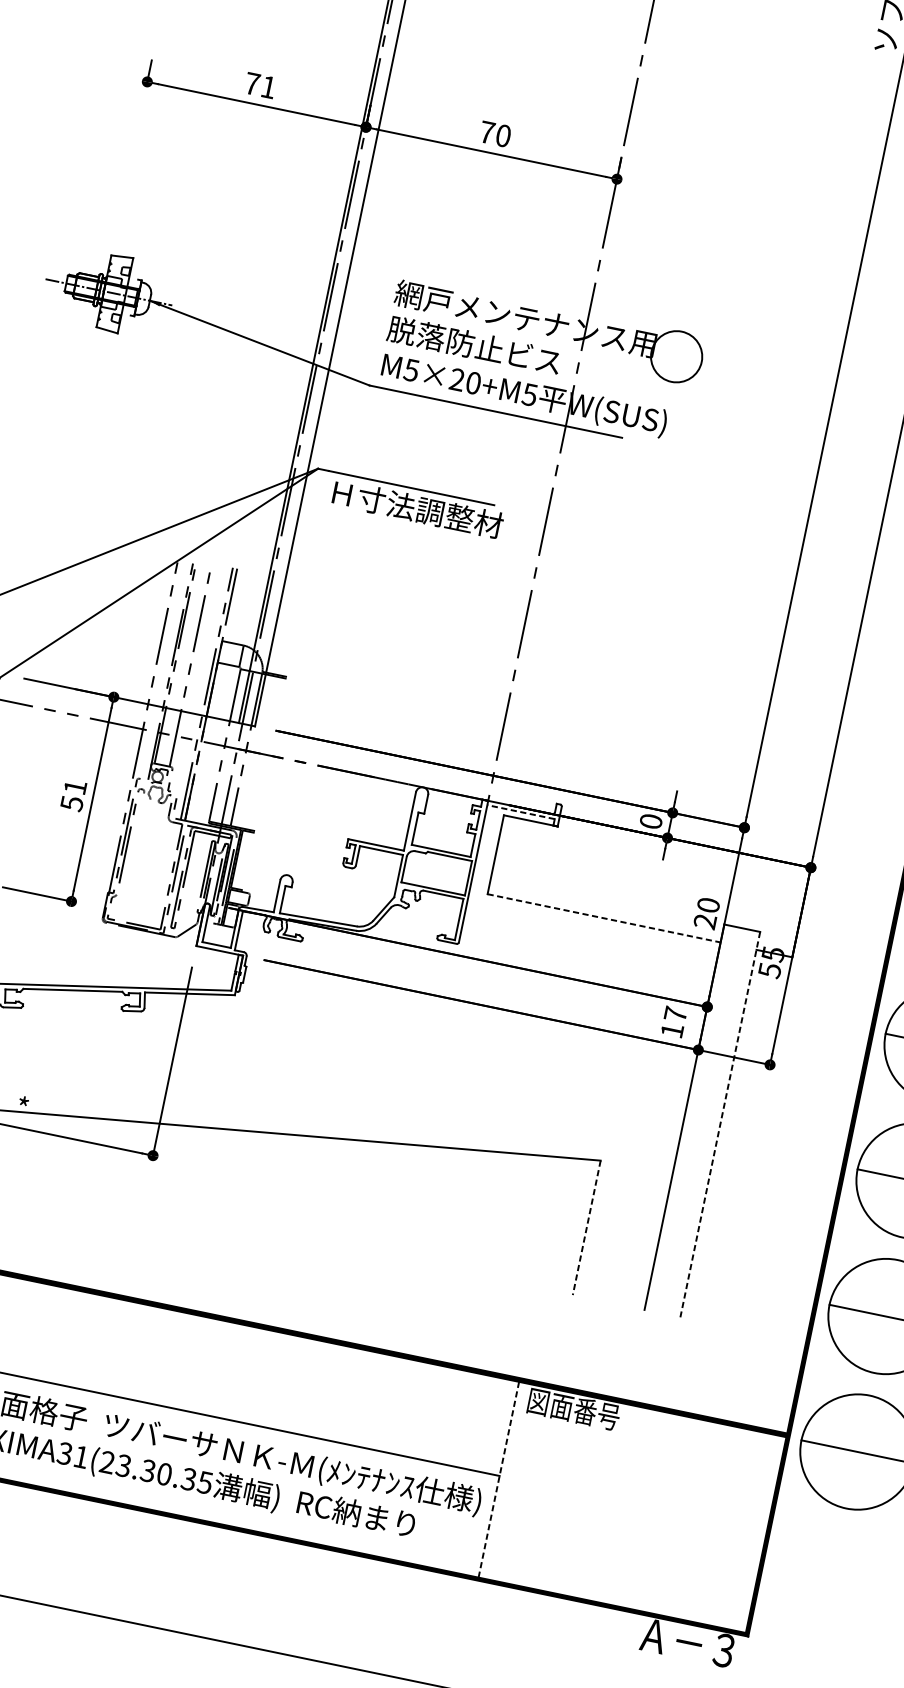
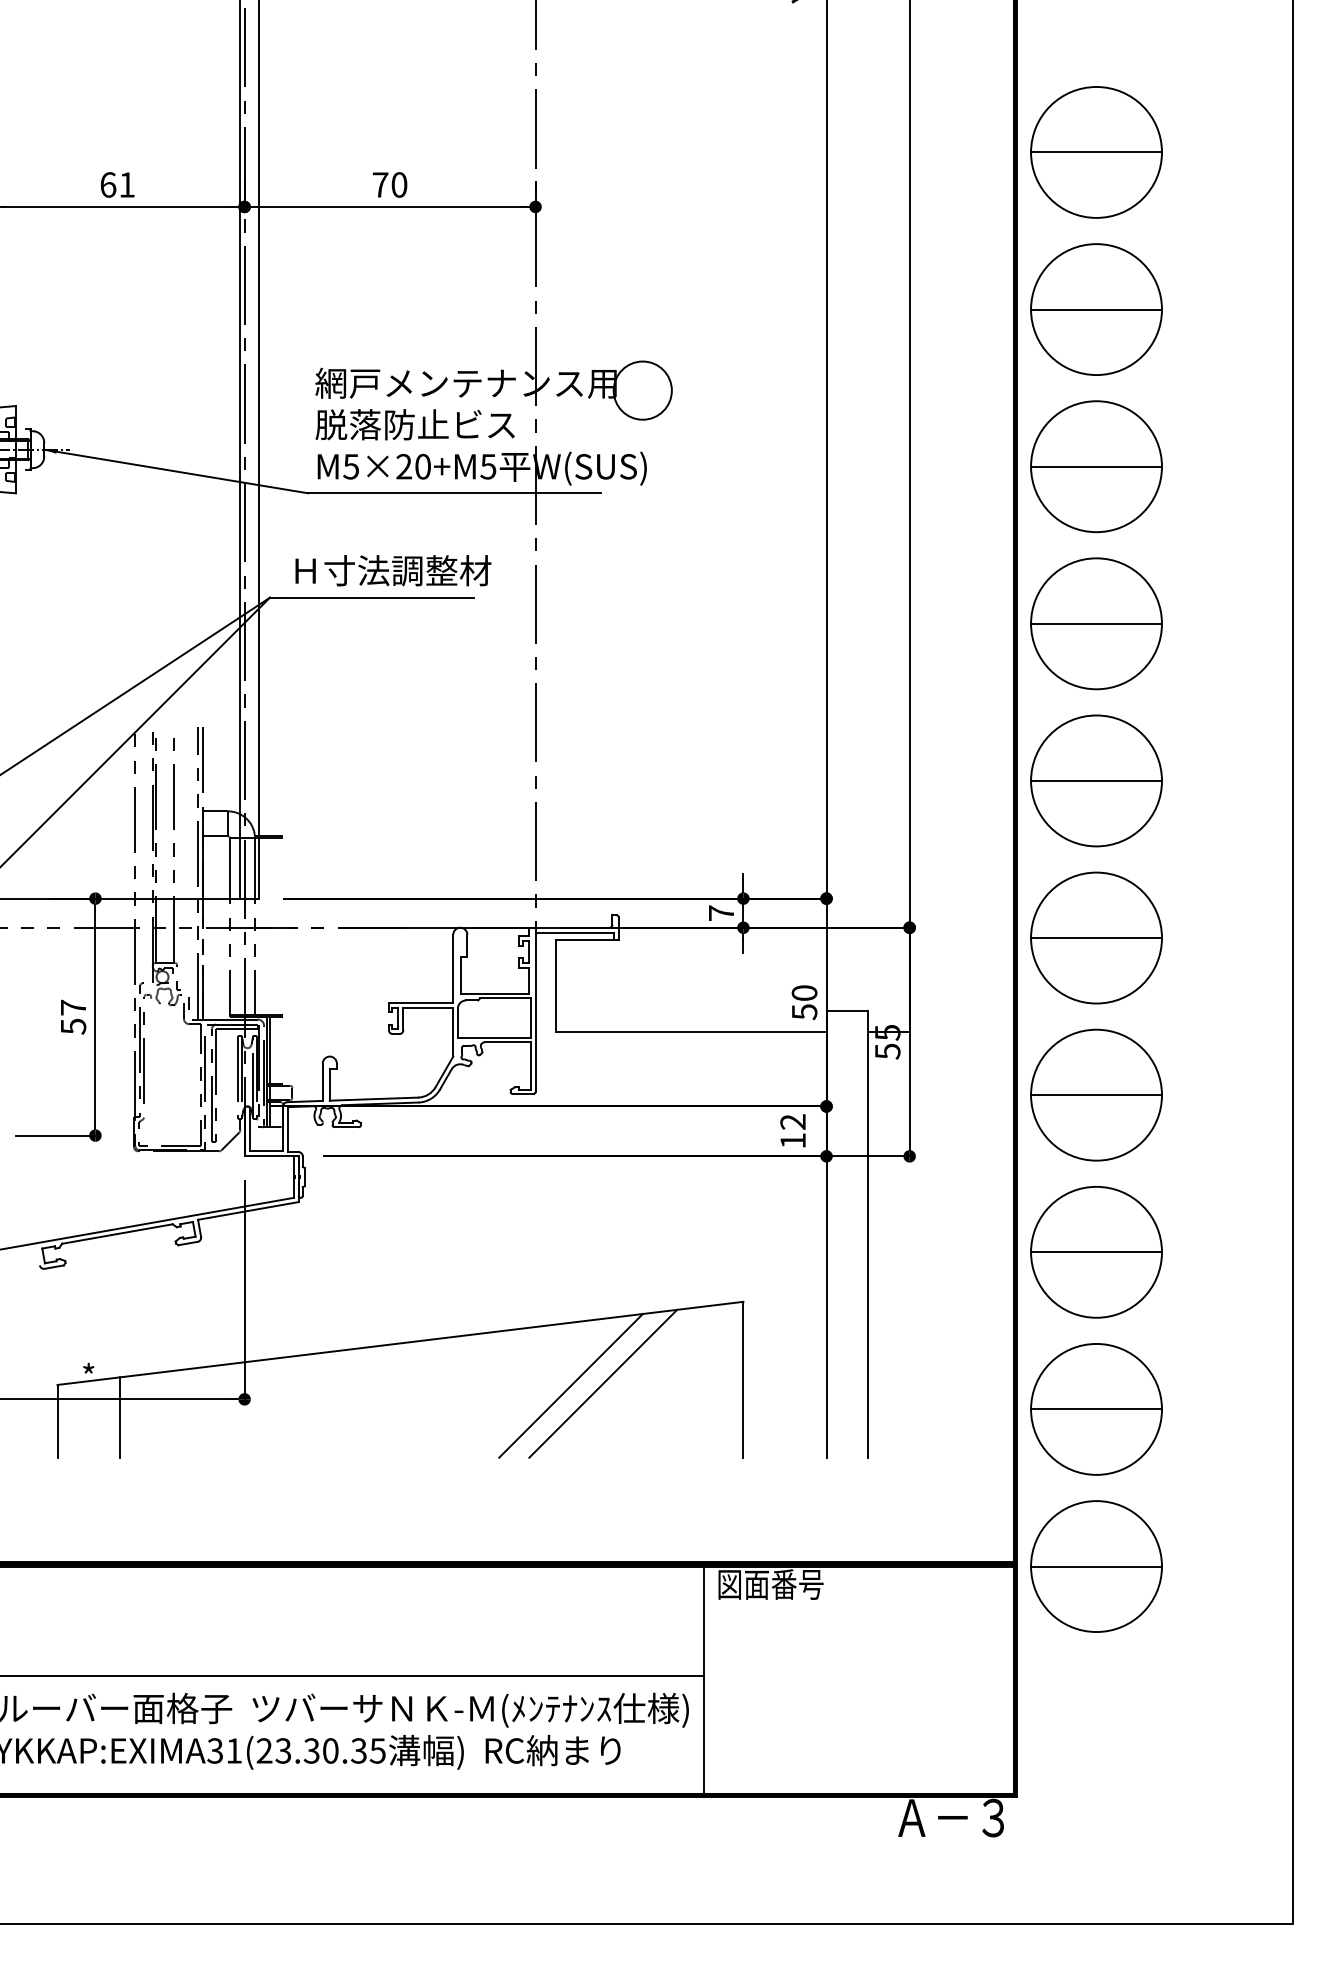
text: (252, 83) -> (108, 184), 71 -> 61
text: (418, 509) -> (393, 570), moved
text: (75, 787) -> (73, 1007), 51 -> 57
line: (520, 811) -> (574, 932), dashed -> solid
text: (651, 820) -> (721, 912), 0 -> 7
line: (604, 918) -> (691, 1031), dashed -> solid
text: (705, 922) -> (804, 1012), 20 -> 50
text: (675, 1013) -> (792, 1121), 17 -> 12
line: (720, 1124) -> (868, 1234), dashed -> solid
line: (41, 1148) -> (119, 1417), added
line: (436, 1201) -> (570, 1385), added
line: (465, 1206) -> (603, 1383), added
line: (586, 1227) -> (743, 1379), dashed -> solid
line: (498, 1480) -> (703, 1680), dashed -> solid

